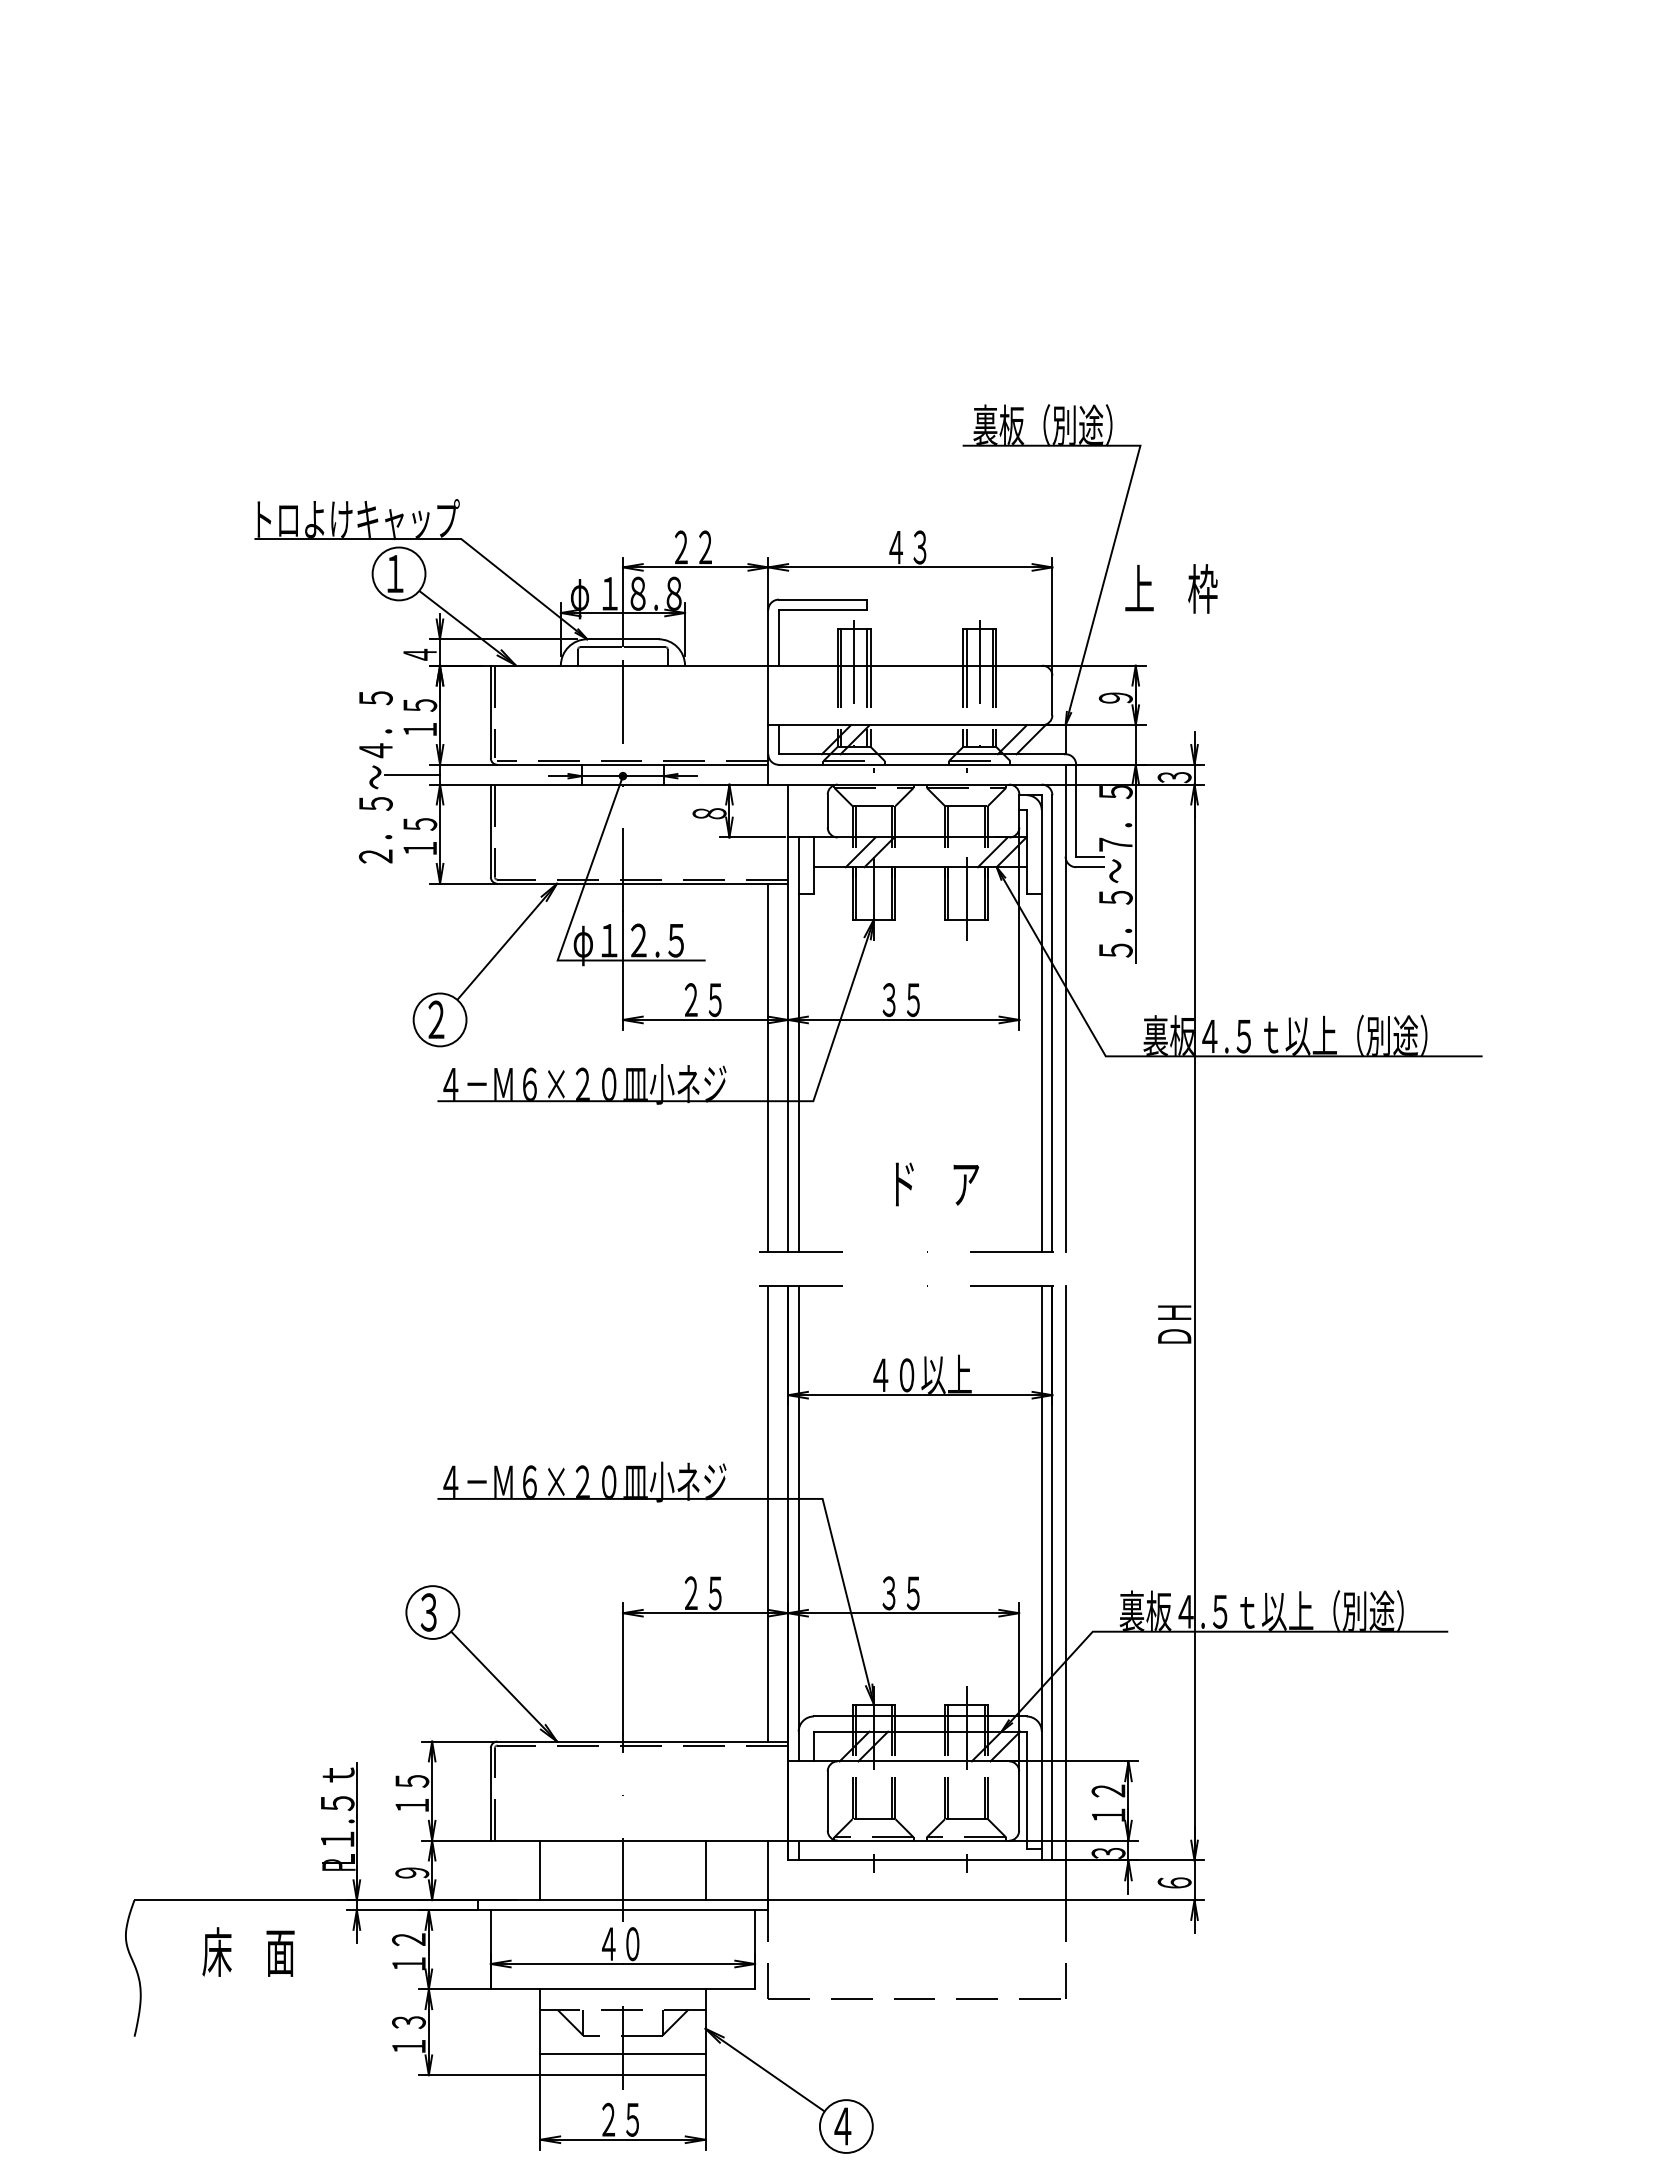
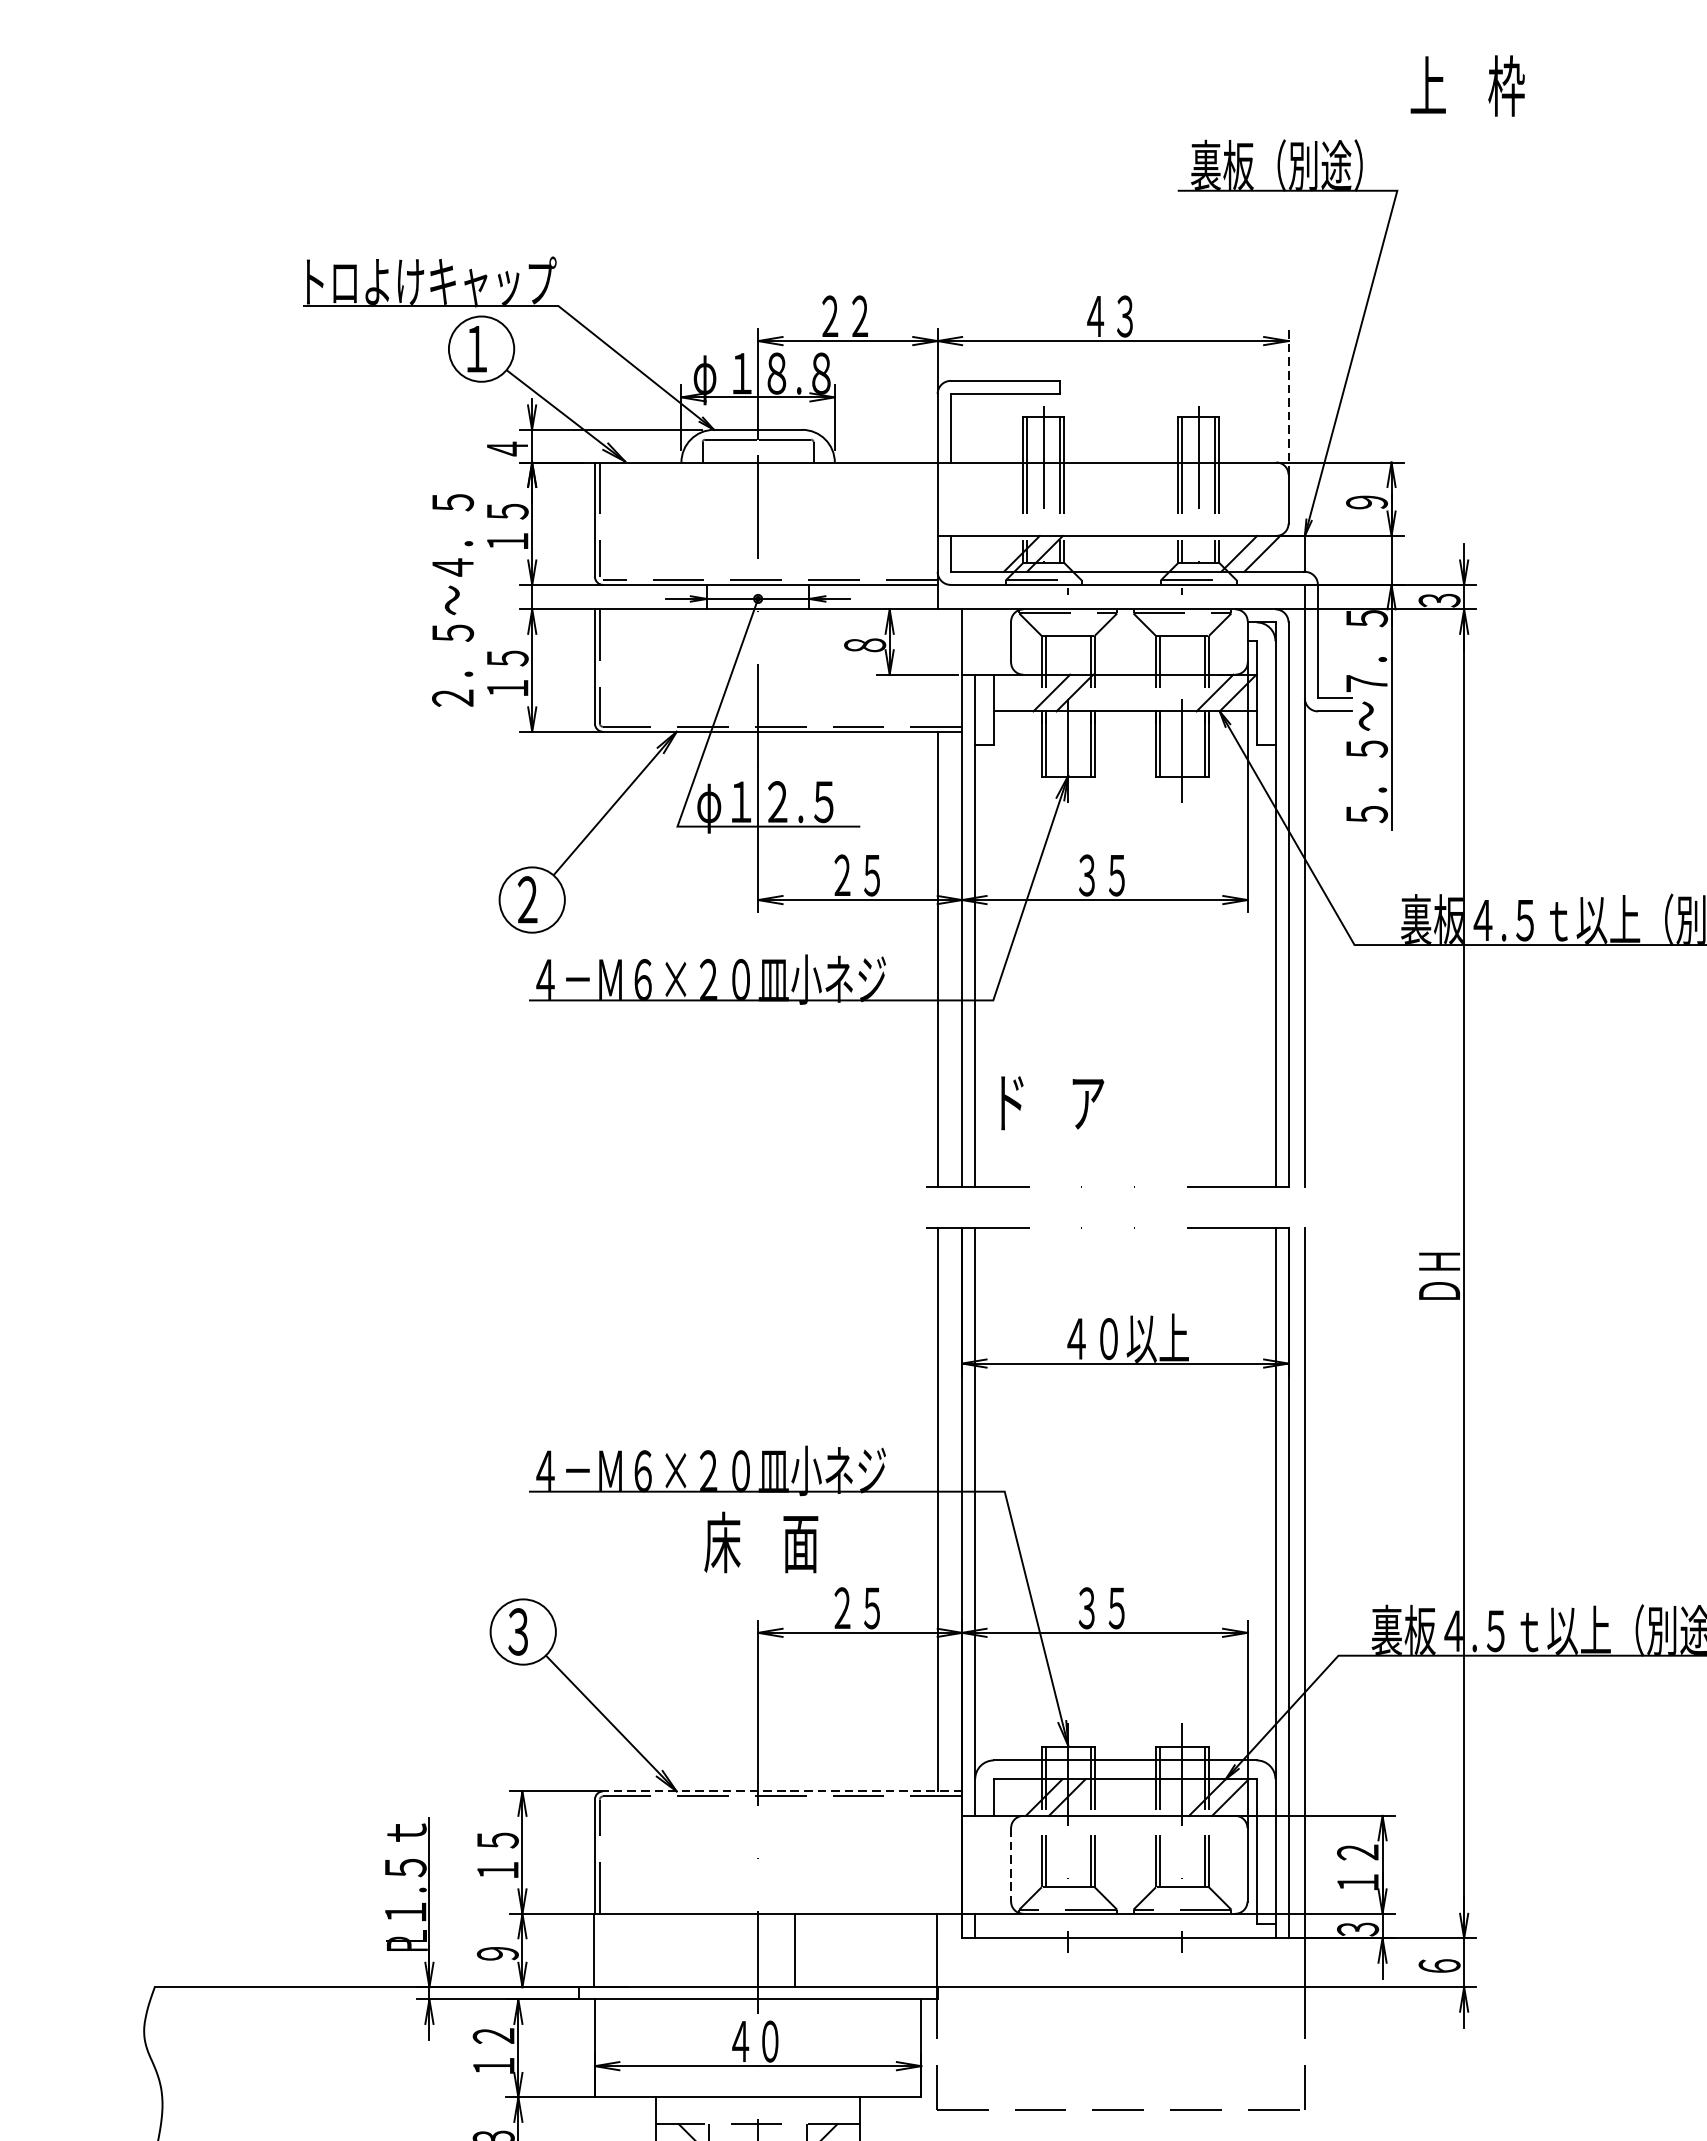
text: (1171, 588) -> (1467, 85), moved
line: (1052, 616) -> (1288, 401), solid -> dashed
line: (412, 774) -> (498, 596), removed
text: (937, 1184) -> (1052, 1103), moved
line: (642, 1741) -> (782, 1791), solid -> dashed
line: (827, 1801) -> (1010, 1865), solid -> dashed
line: (540, 1870) -> (594, 1950), moved
line: (705, 1870) -> (794, 1950), moved
text: (248, 1951) -> (761, 1541), moved

